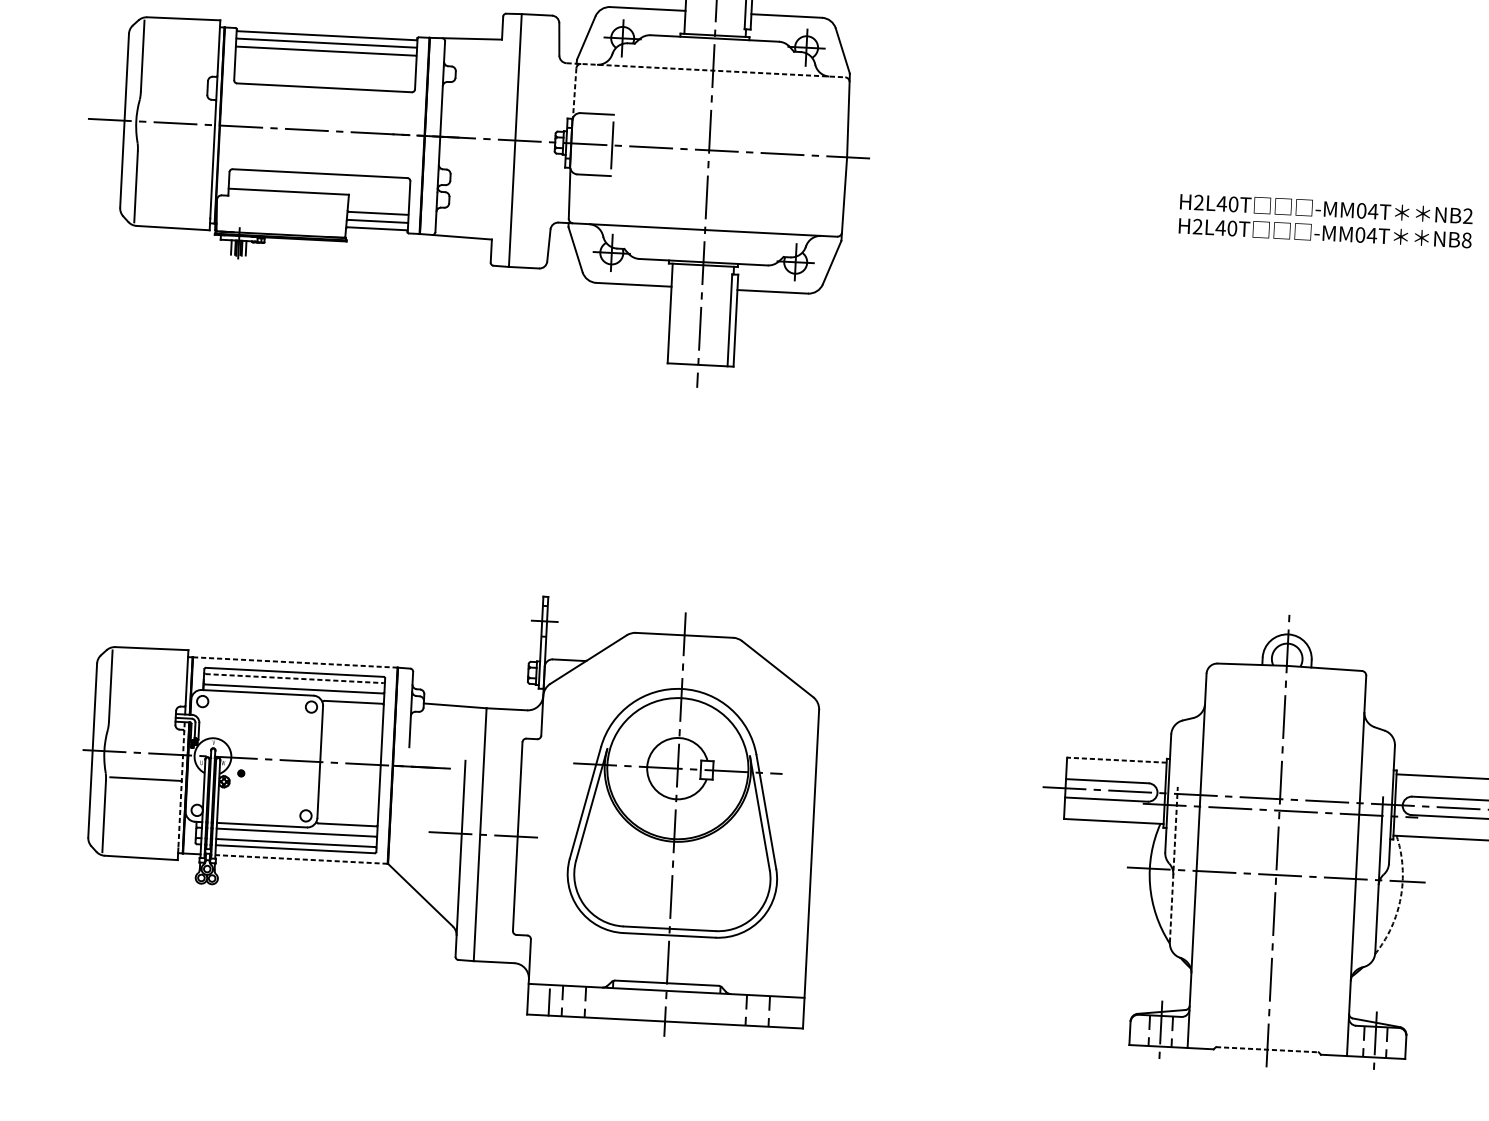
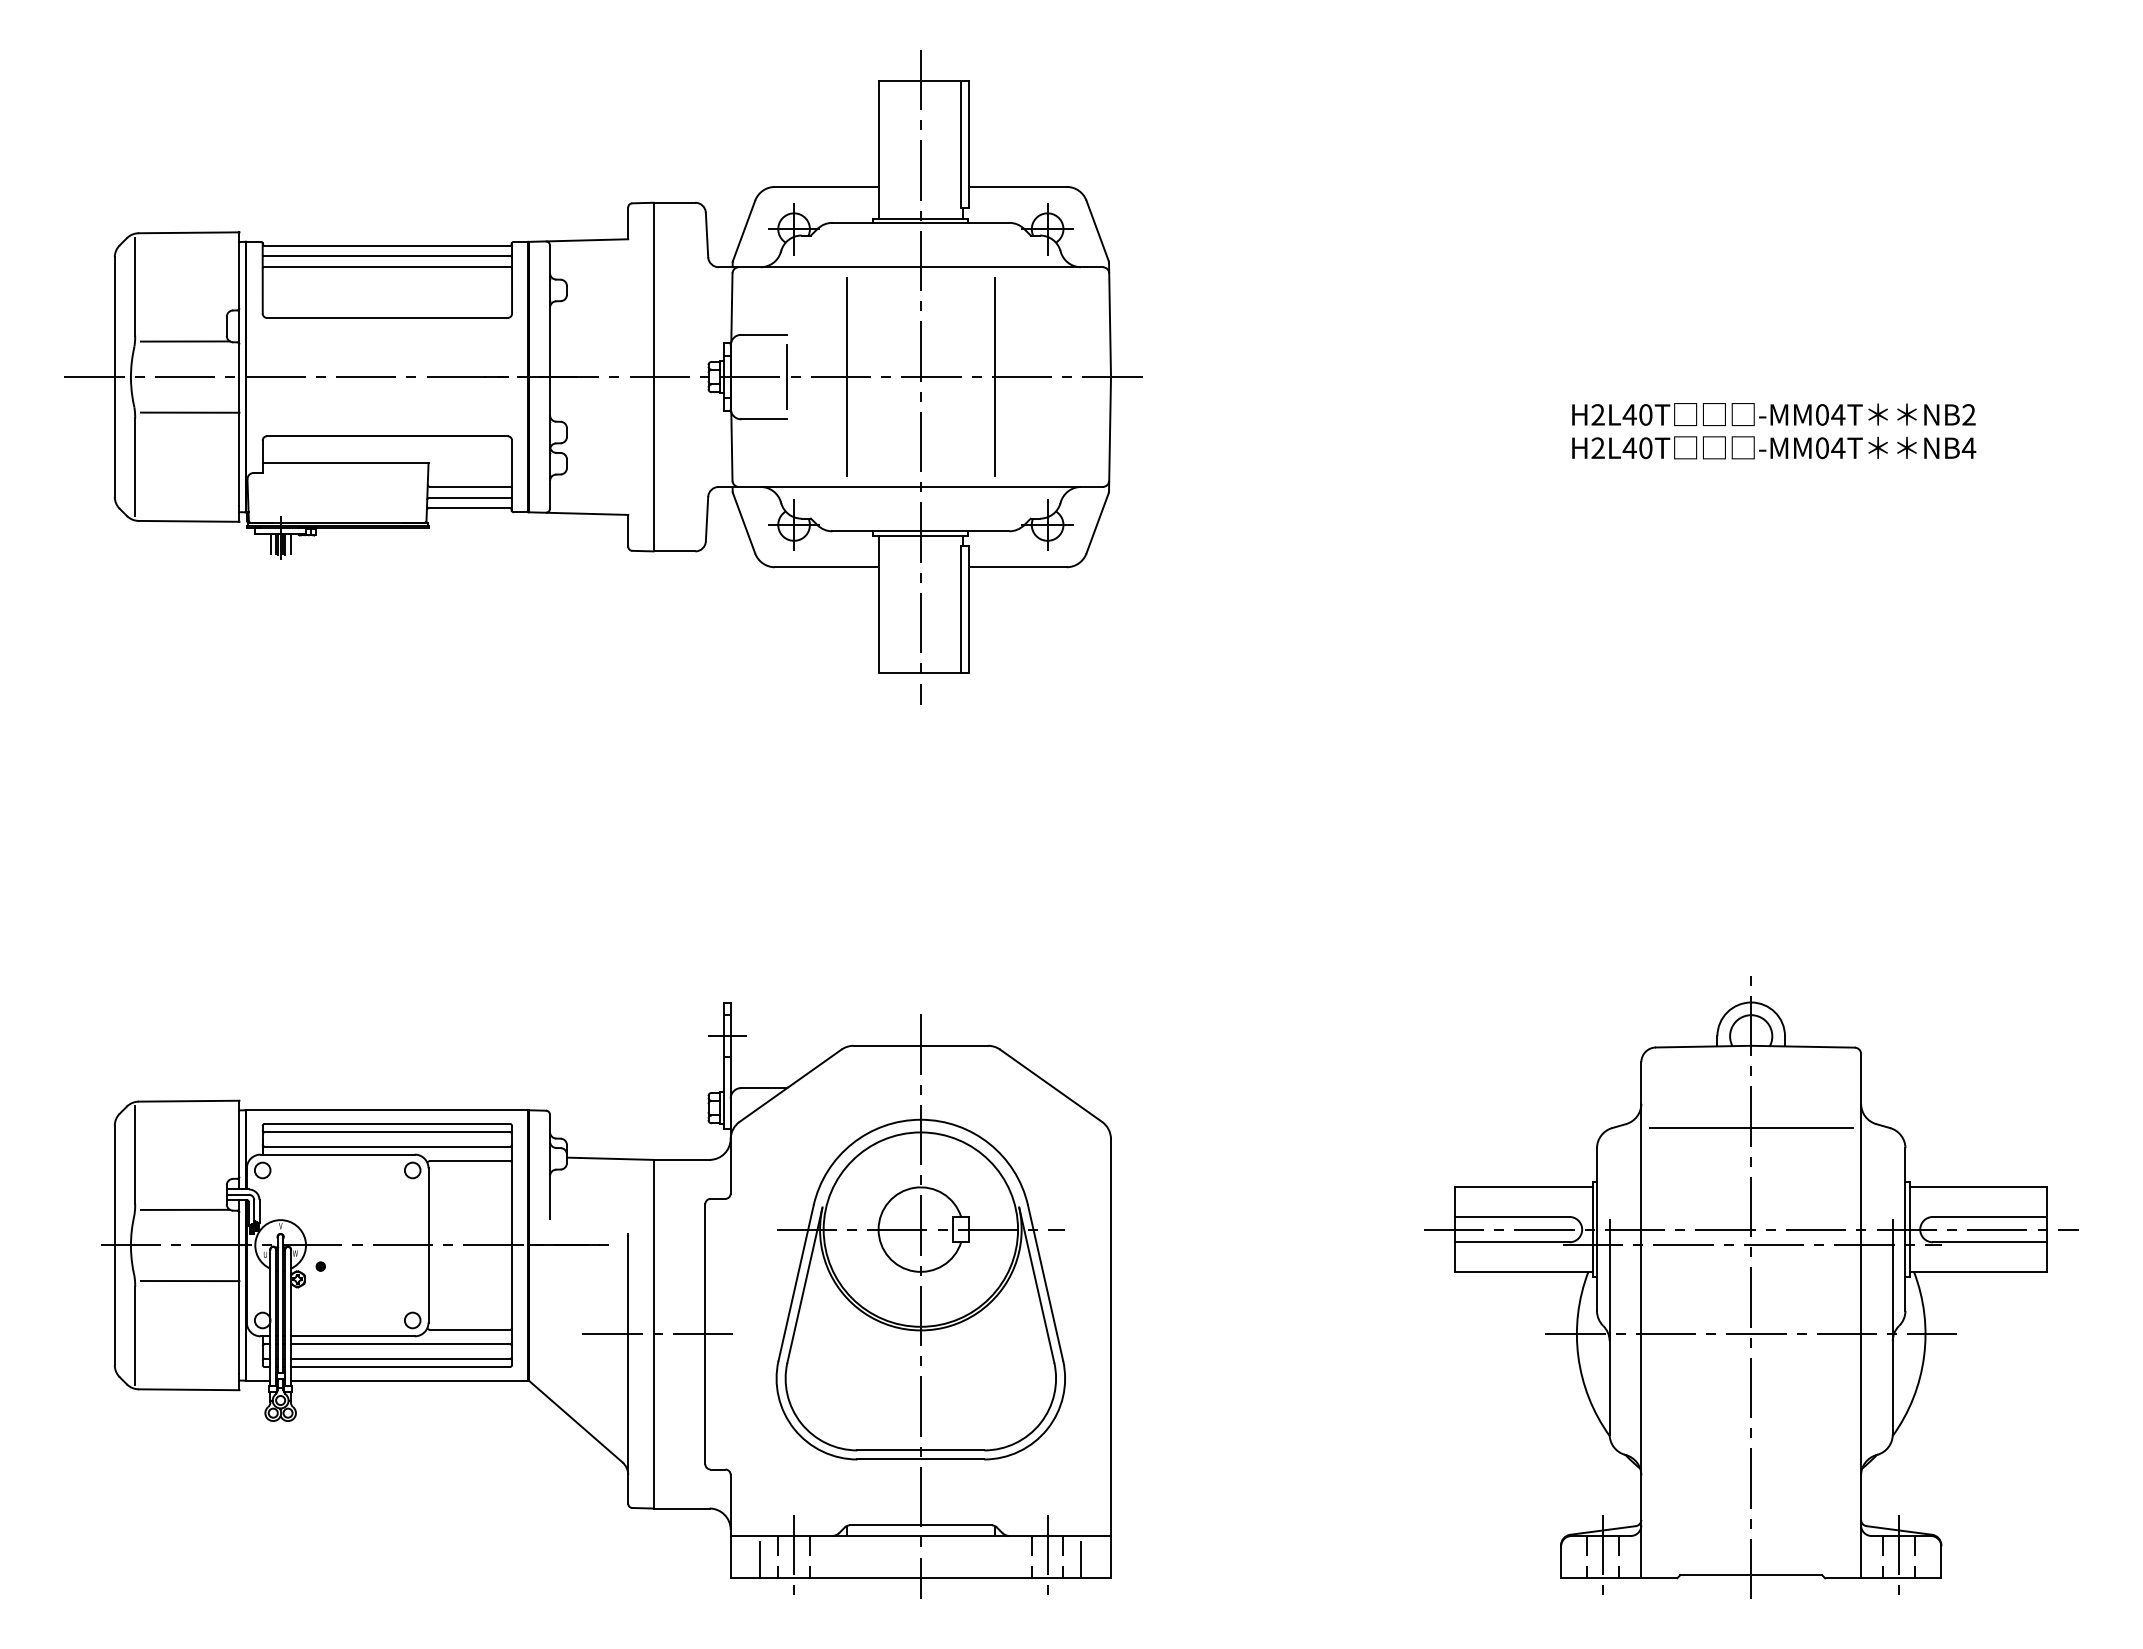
line: (706, 70) -> (911, 267), dashed -> solid
line: (574, 93) -> (731, 308), dashed -> solid
line: (177, 97) -> (185, 341), added
line: (655, 147) -> (846, 376), added
line: (177, 149) -> (189, 412), added
line: (762, 152) -> (994, 376), added
text: (1466, 240) -> (1968, 448), NB8 -> NB4
line: (295, 662) -> (387, 1110), dashed -> solid
line: (294, 678) -> (387, 1132), dashed -> solid
line: (1284, 725) -> (1751, 1128), added
line: (145, 727) -> (185, 1209), added
line: (1117, 760) -> (1524, 1187), dashed -> solid
line: (181, 785) -> (239, 1287), dashed -> solid
line: (301, 859) -> (409, 1380), dashed -> solid
line: (1173, 864) -> (1609, 1326), dashed -> solid
arc: (1401, 897) -> (1924, 1356), dashed -> solid
line: (574, 1001) -> (794, 1556), added
line: (757, 1010) -> (1047, 1556), added
line: (782, 1014) -> (1081, 1560), added
line: (1267, 1050) -> (1751, 1575), dashed -> solid

